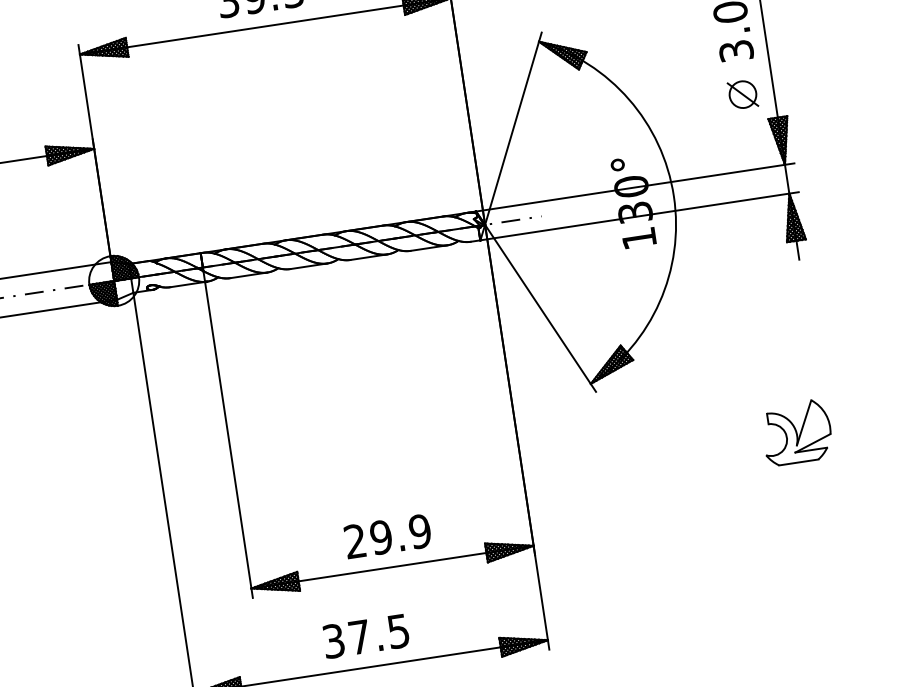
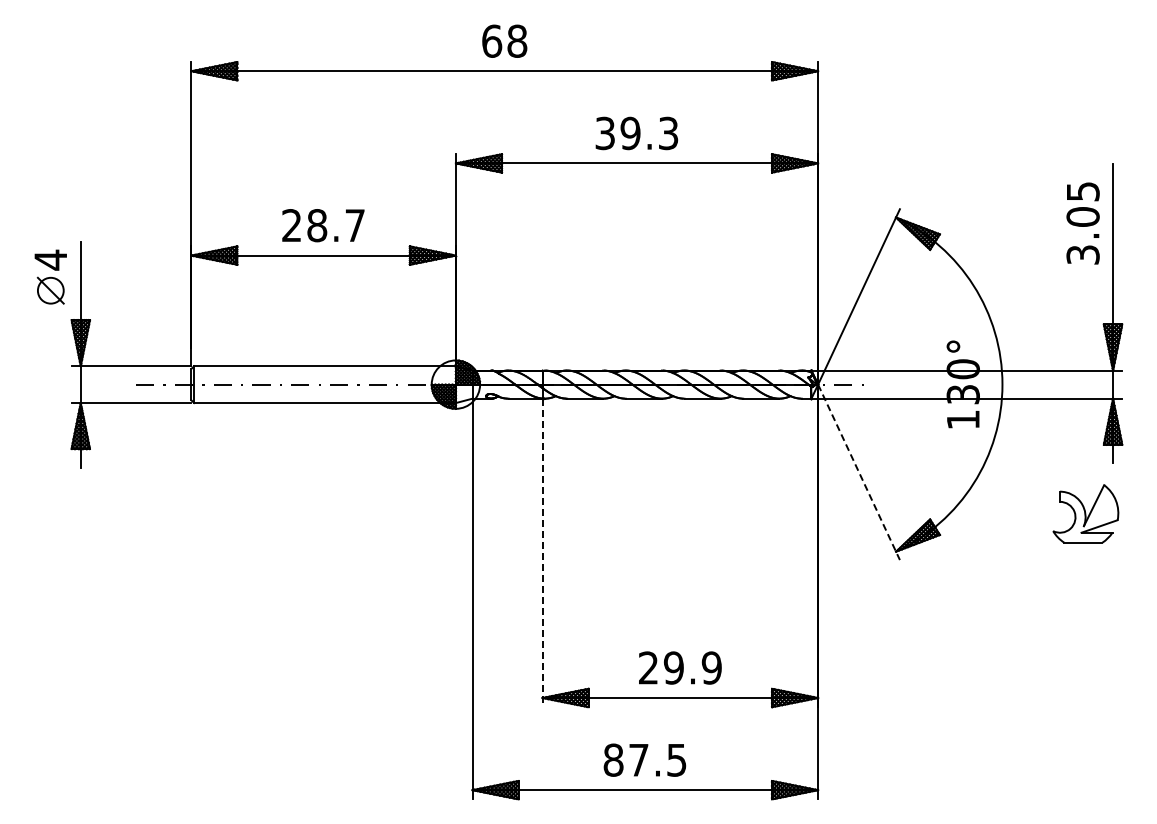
part: (743, 94) -> (1083, 297), removed
line: (541, 308) -> (859, 472), solid -> dashed
part: (796, 432) -> (1085, 513), moved
line: (229, 440) -> (542, 553), solid -> dashed
text: (333, 640) -> (613, 759), 37.5 -> 87.5

